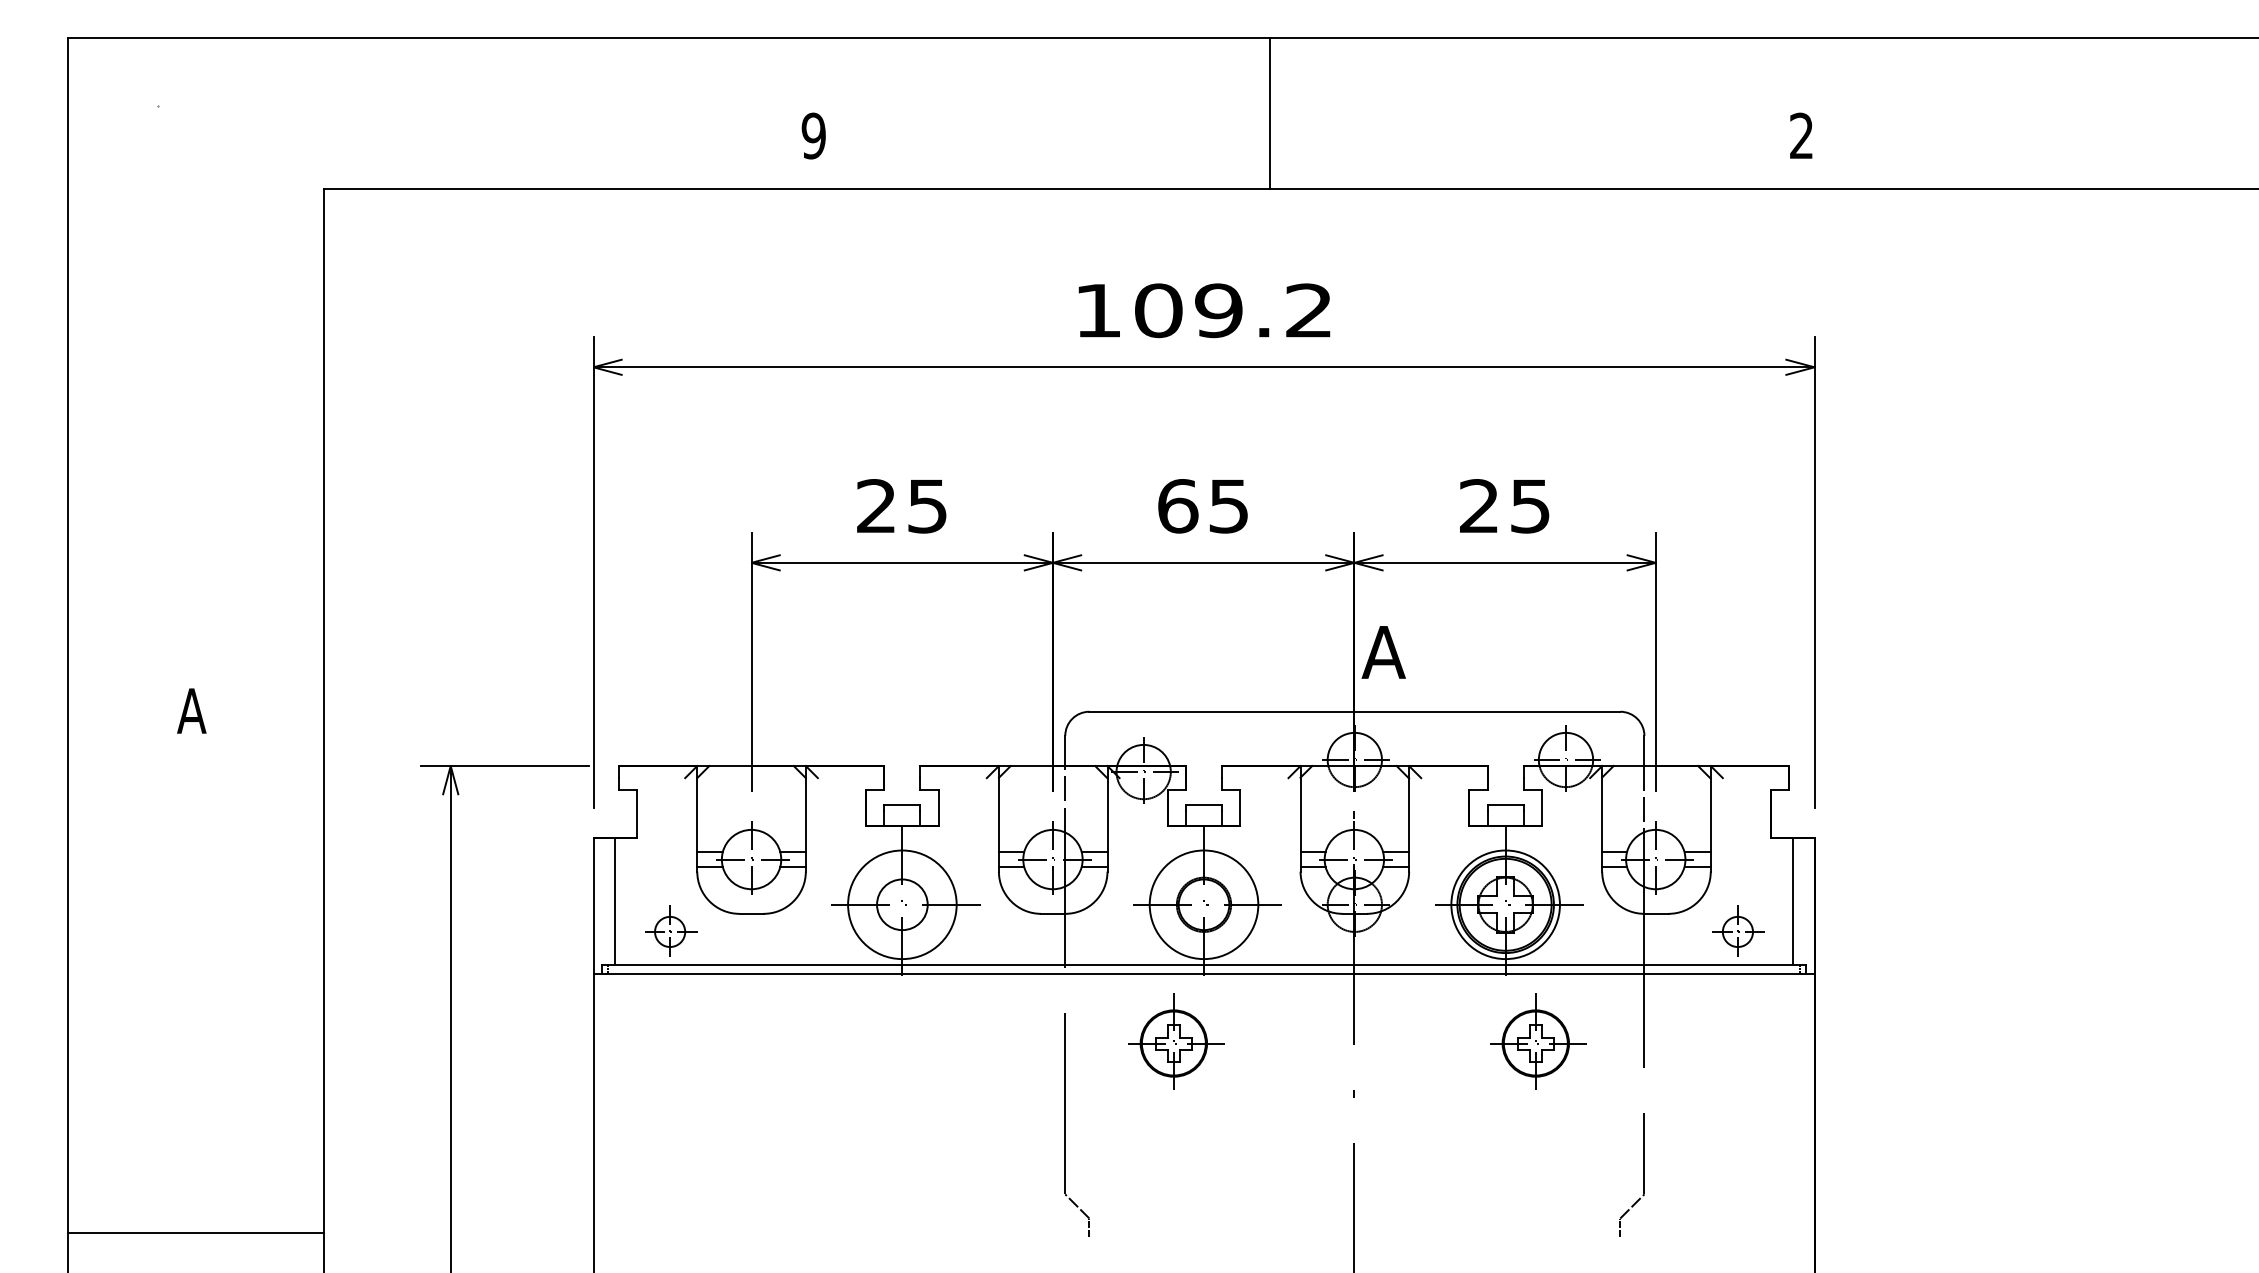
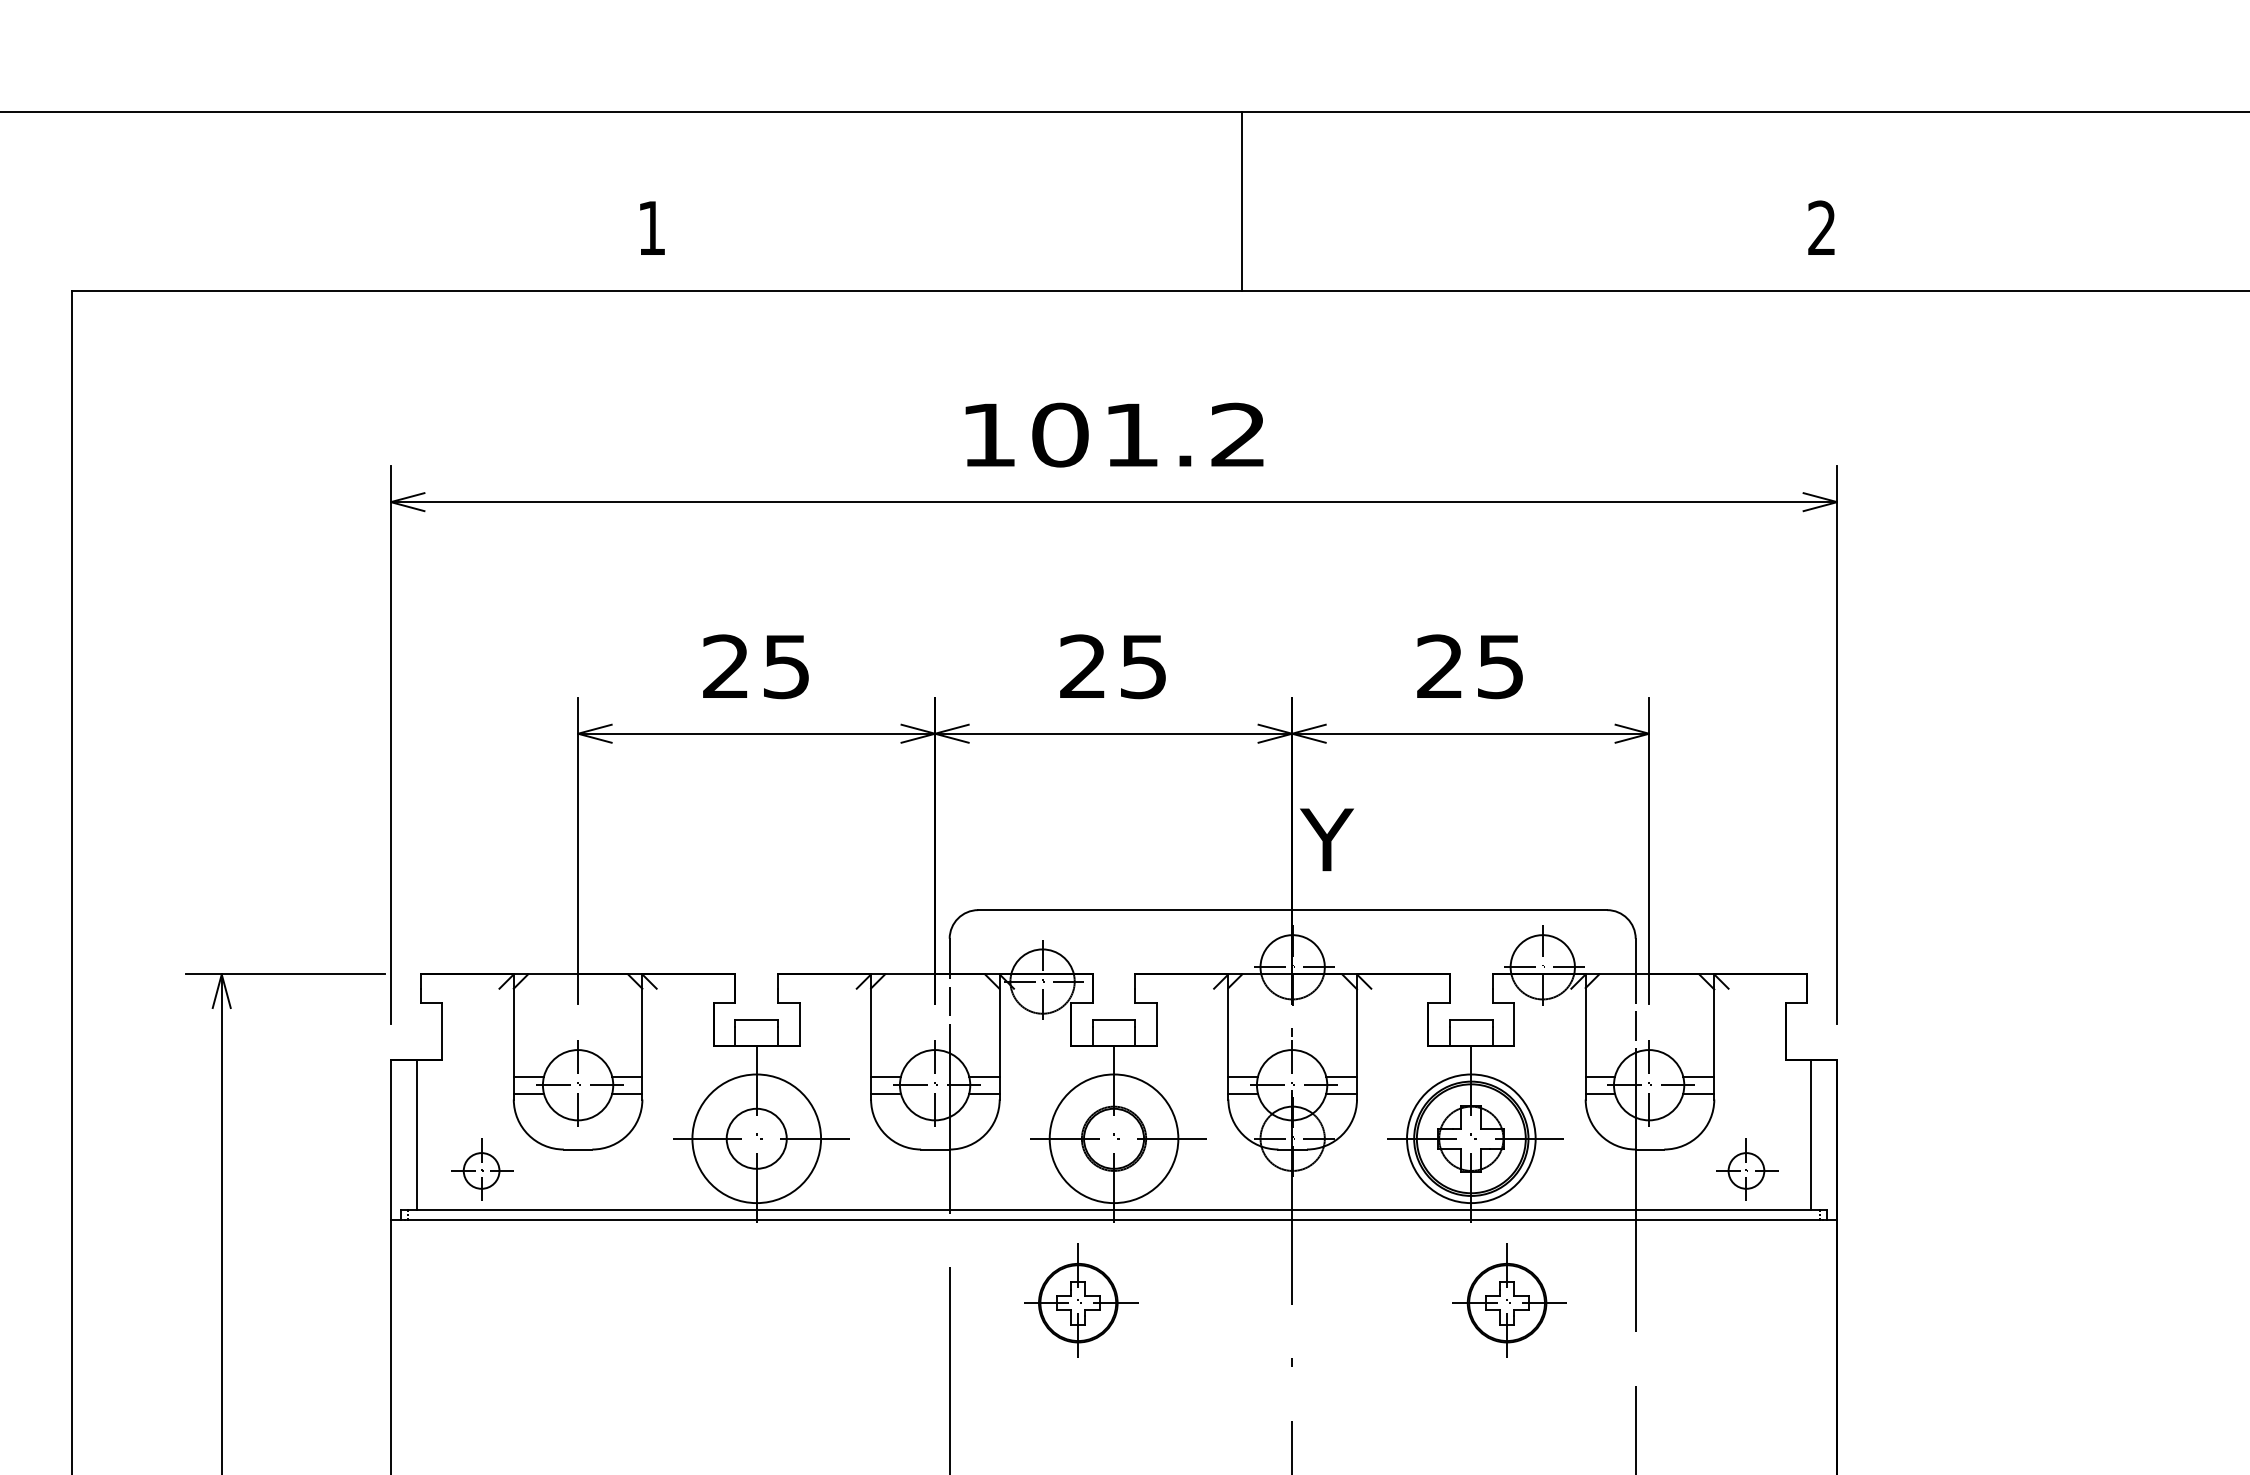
line: (1270, 113) -> (1242, 201), moved
text: (813, 135) -> (651, 227), 9 -> 1
text: (1218, 310) -> (1131, 434), 109.2 -> 101.2
text: (1178, 506) -> (1083, 667), 65 -> 25
text: (1383, 652) -> (1326, 839), A -> Y

